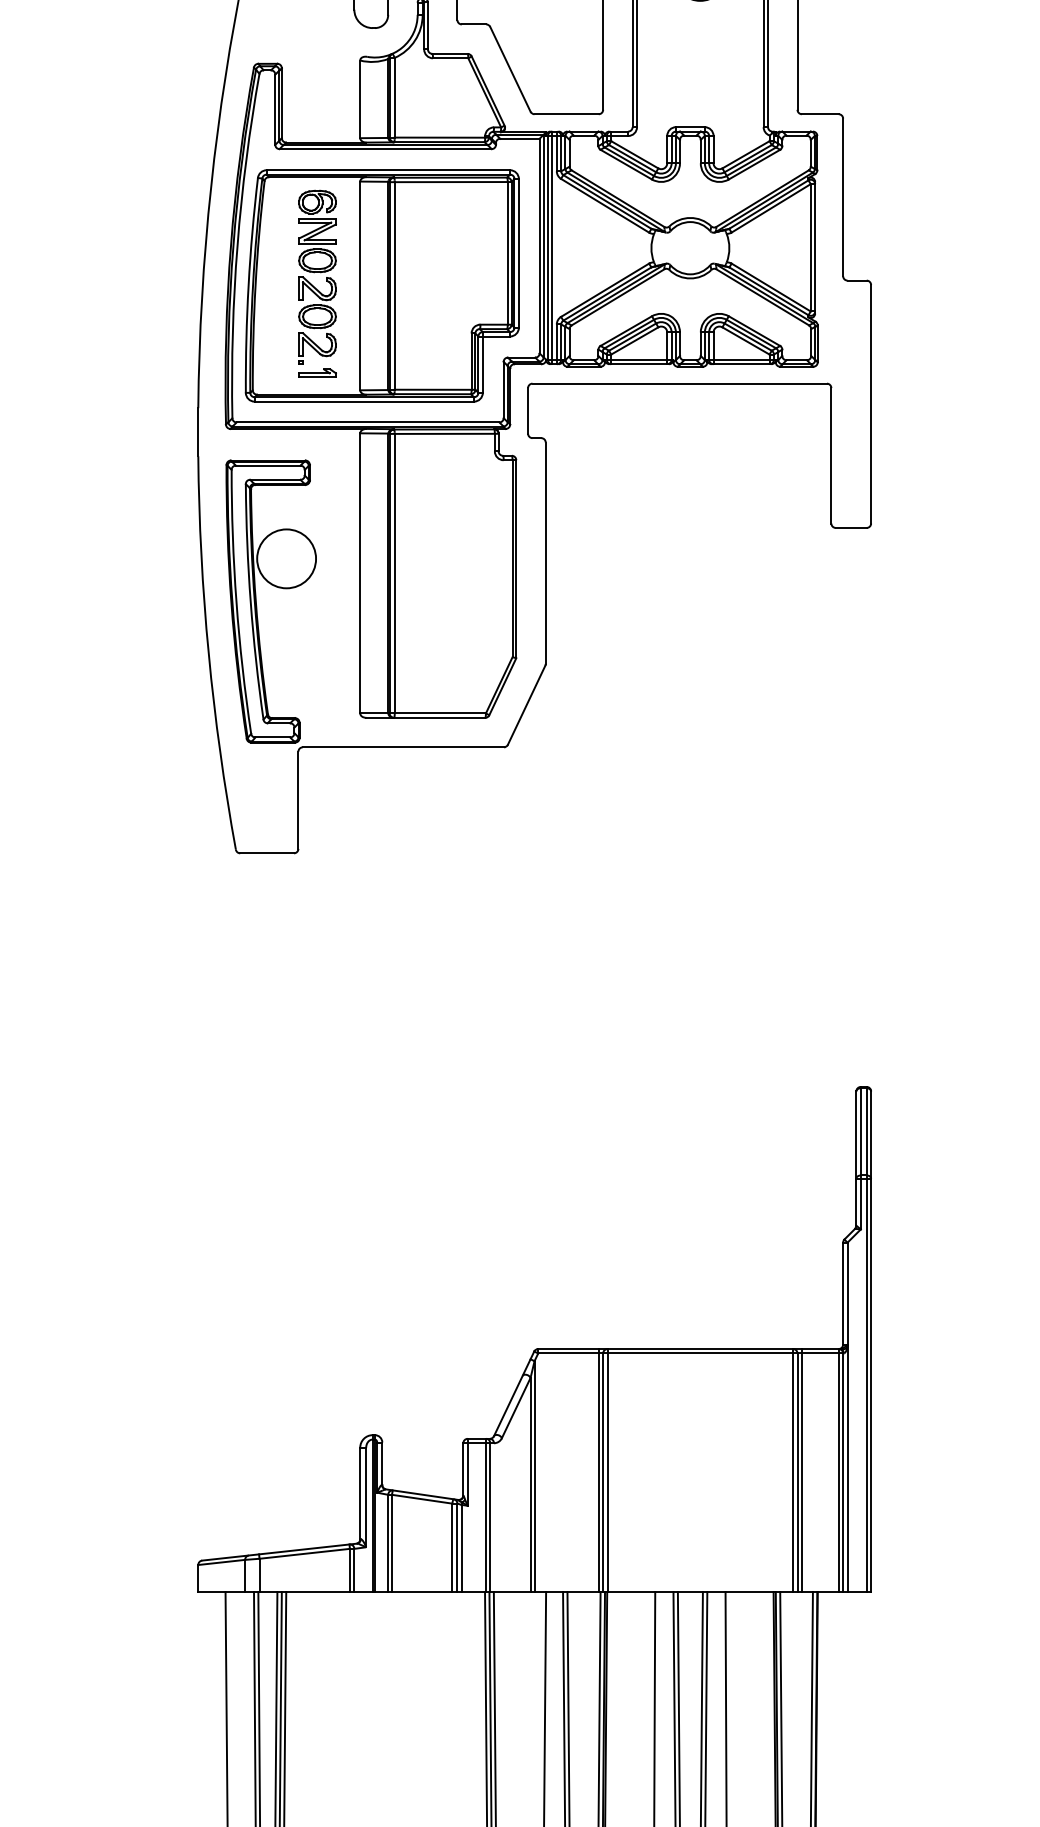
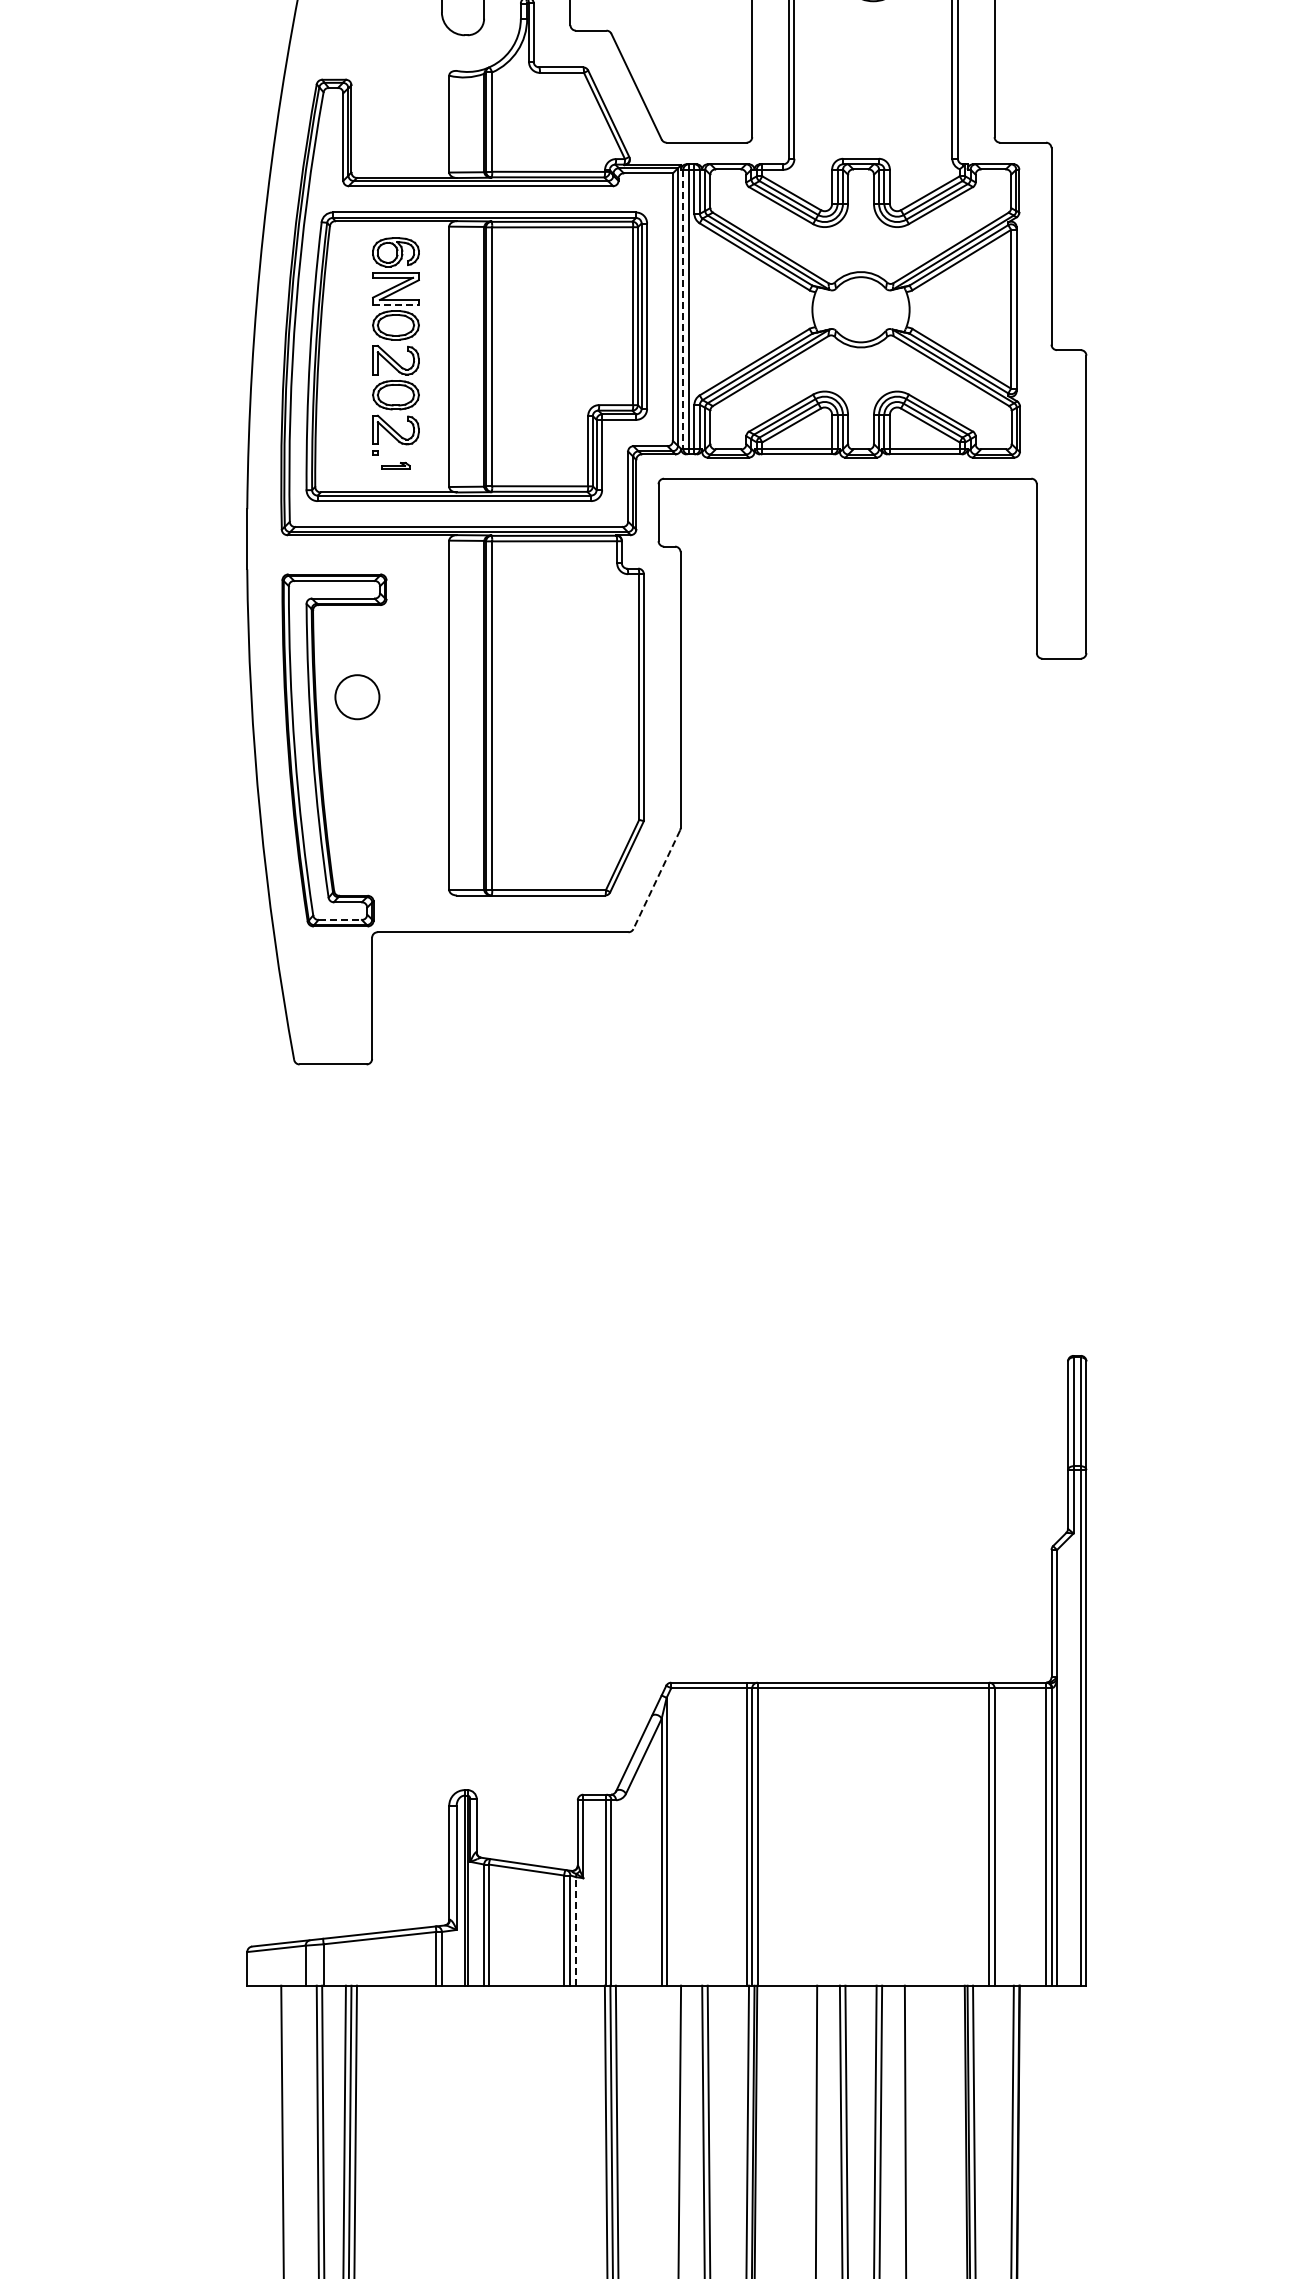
line: (317, 243) -> (396, 304), solid -> dashed
line: (548, 248) -> (683, 309), solid -> dashed
part: (317, 373) -> (395, 465), size x0.6
circle: (286, 558) -> (357, 696), size x0.6
line: (526, 705) -> (656, 879), solid -> dashed
line: (273, 737) -> (340, 919), solid -> dashed
line: (802, 1469) -> (1000, 1833), removed
line: (461, 1547) -> (575, 1930), solid -> dashed

